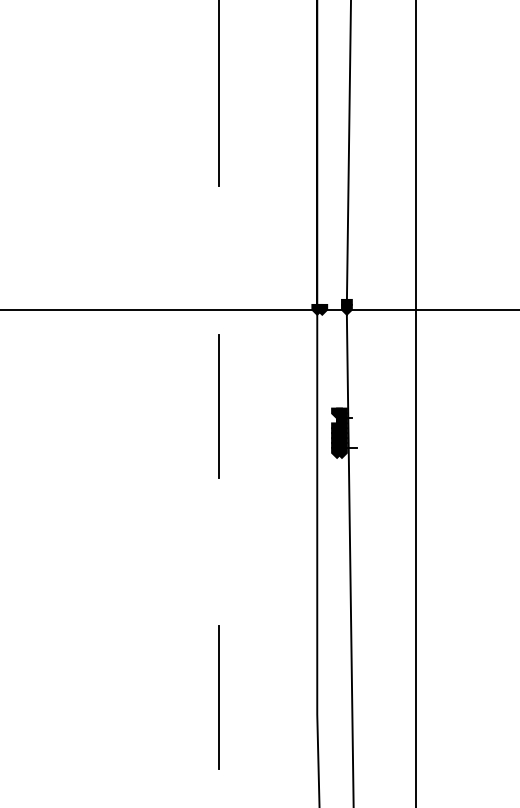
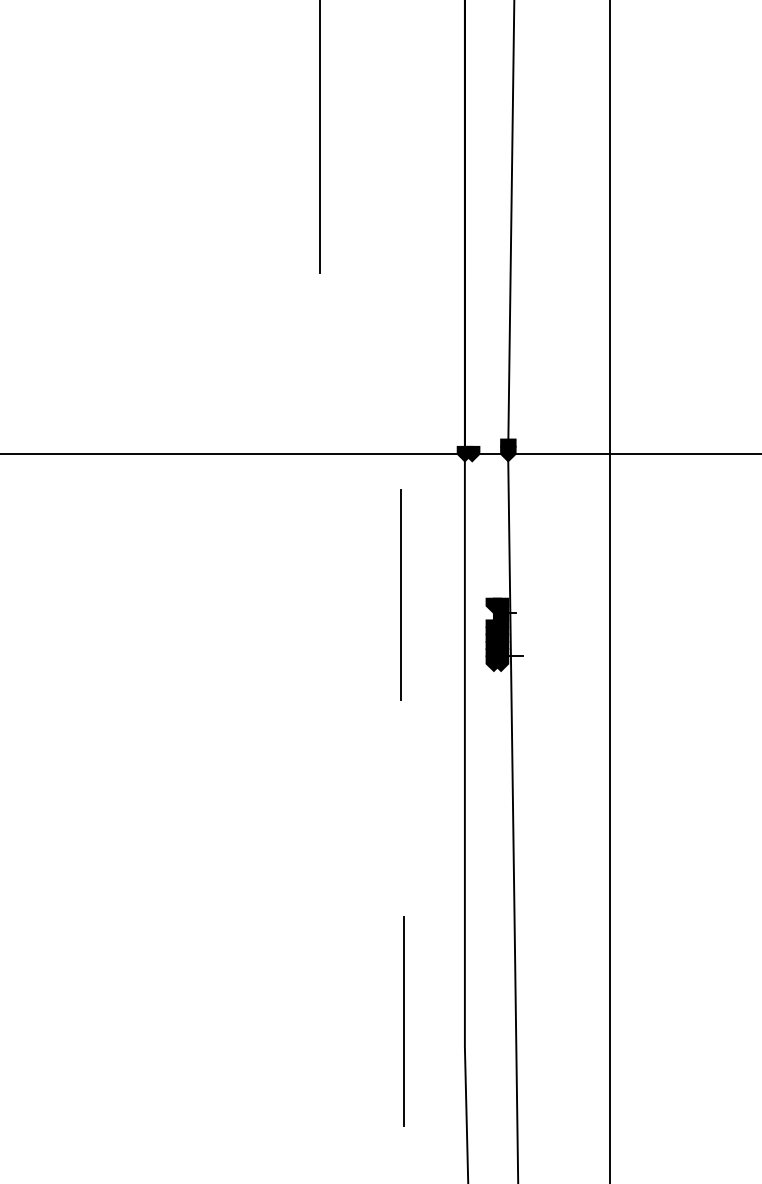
line: (218, 406) -> (400, 595), moved
line: (218, 697) -> (403, 1021), moved

